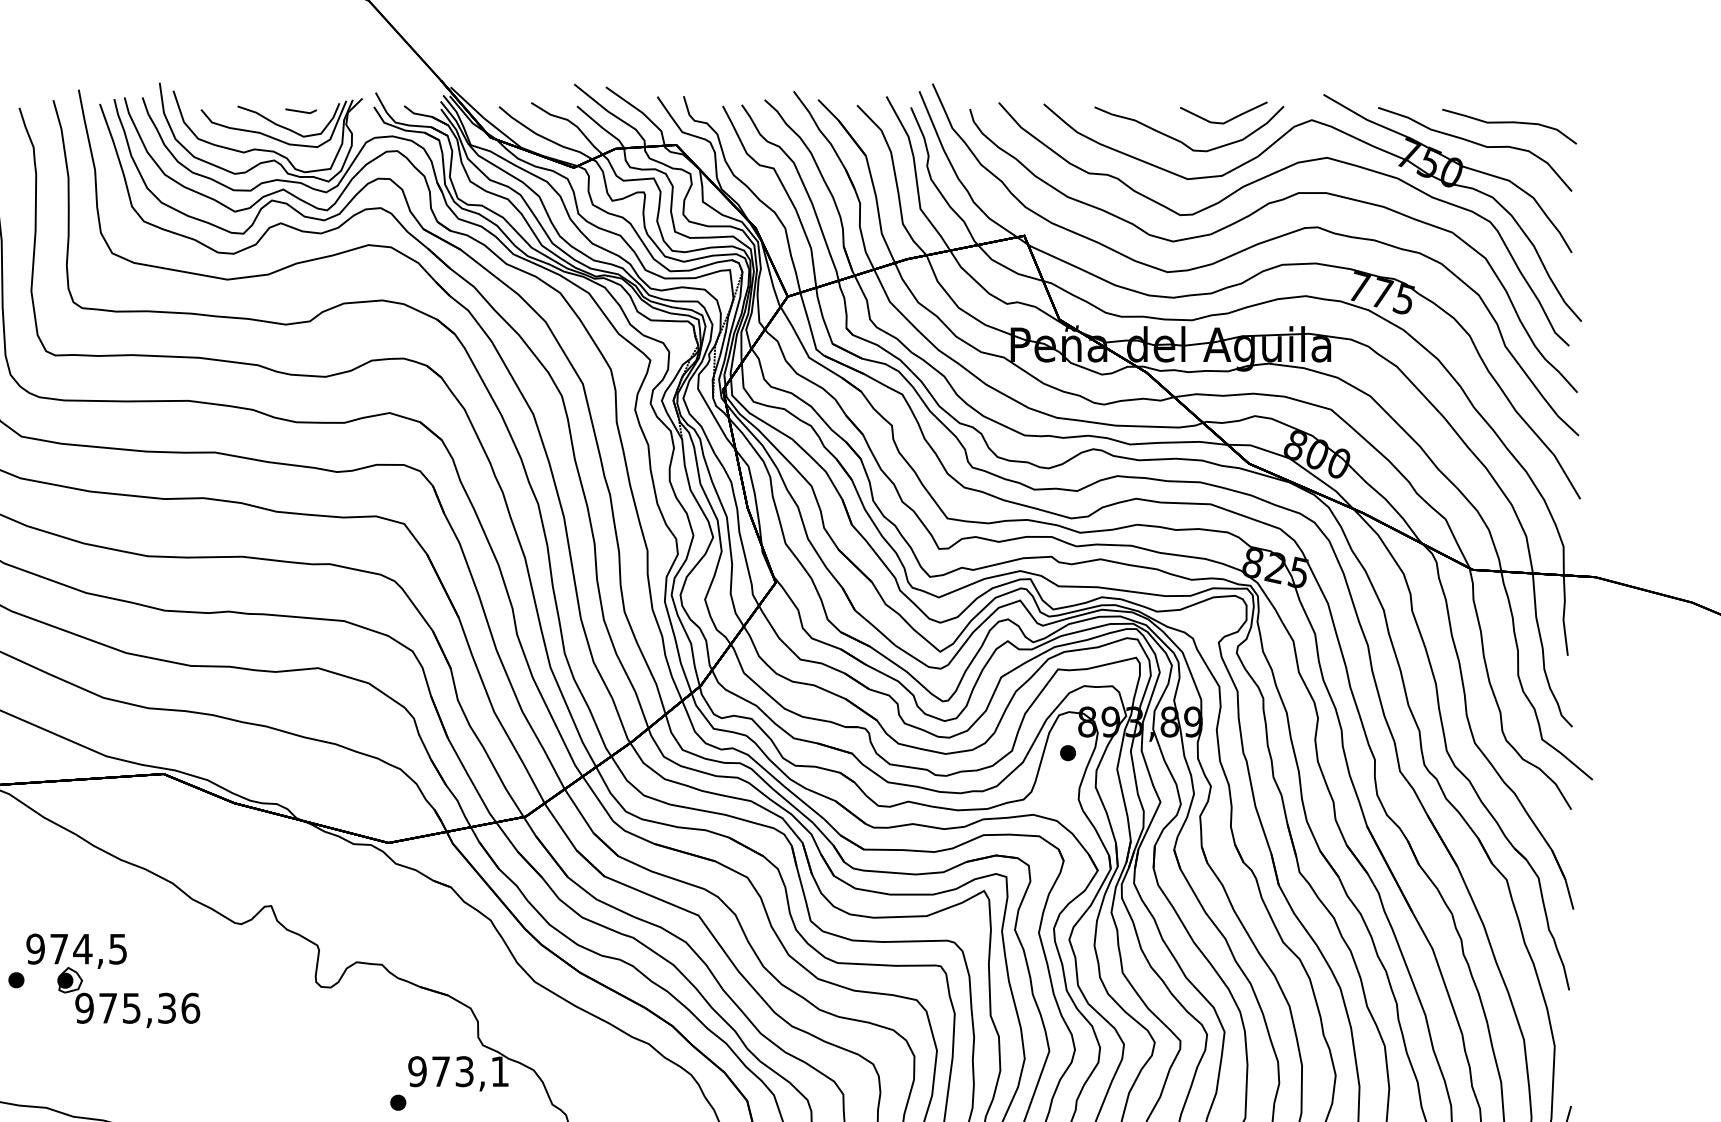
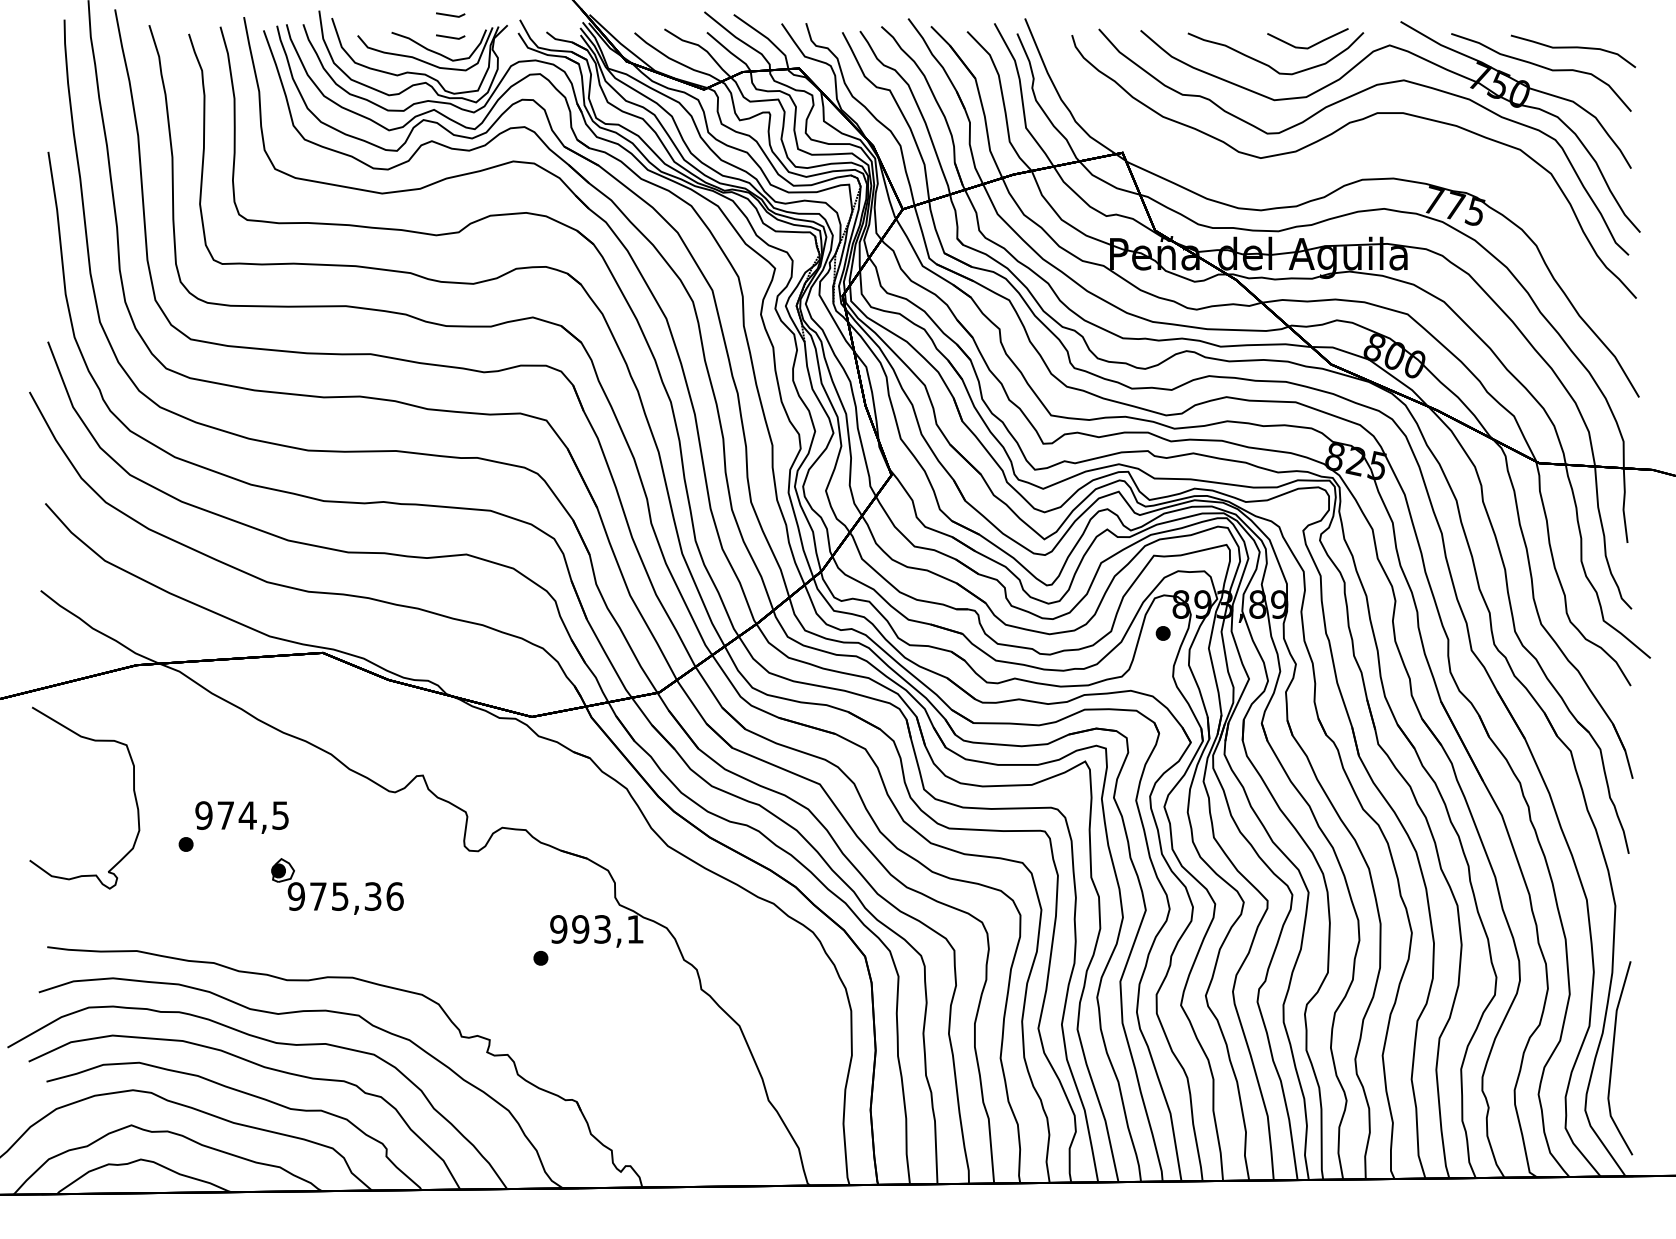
part: (300, 86) -> (450, 14), added
part: (1251, 248) -> (1333, 164), removed
part: (128, 997) -> (337, 886), moved
text: (440, 1071) -> (580, 929), 973,1 -> 993,1

